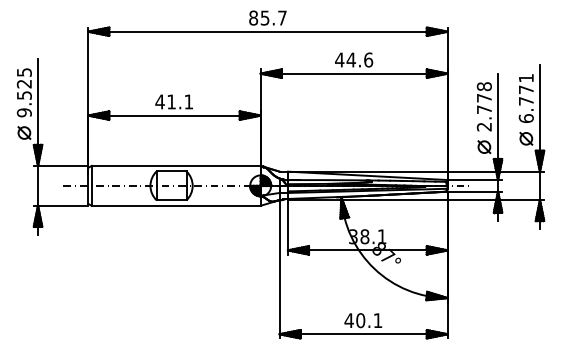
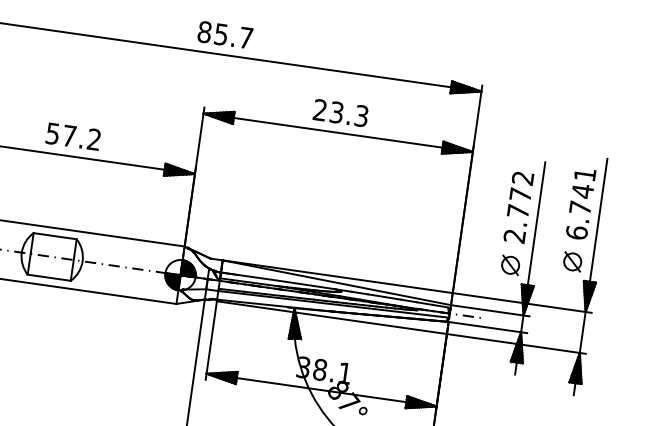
text: (354, 59) -> (341, 112), 44.6 -> 23.3
text: (484, 86) -> (523, 177), 2.778 -> 2.772
text: (526, 89) -> (583, 190), 6.771 -> 6.741
text: (173, 101) -> (72, 135), 41.1 -> 57.2

